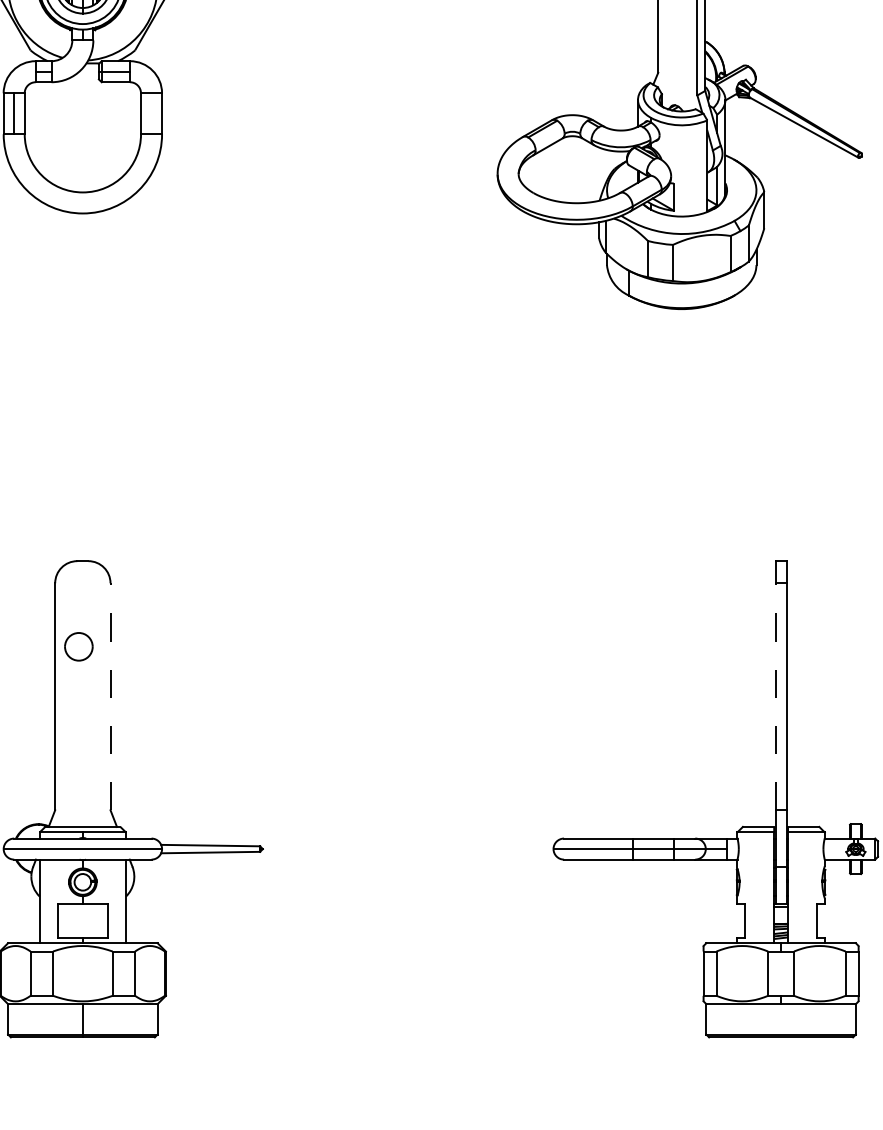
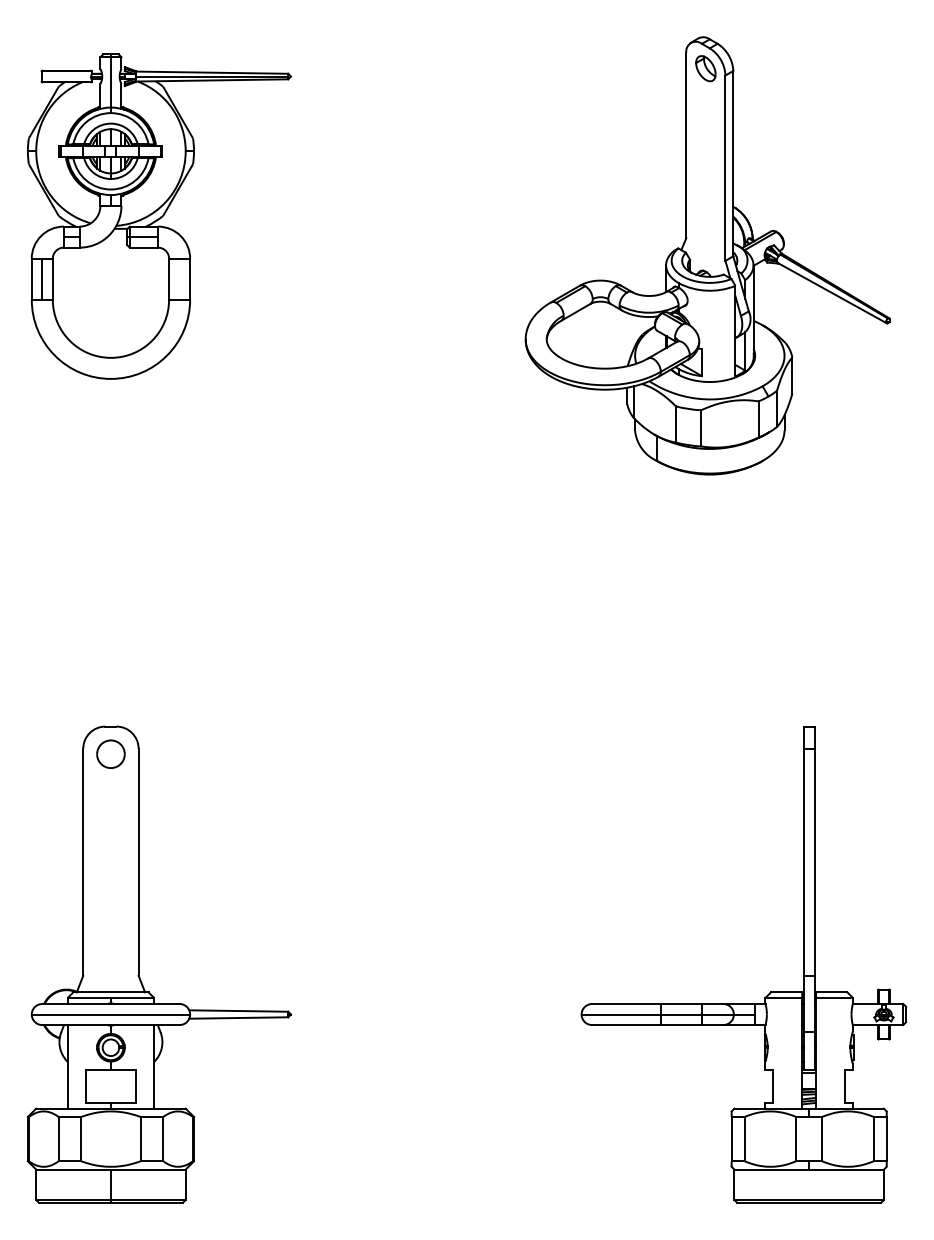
part: (78, 646) -> (110, 753), moved
line: (110, 697) -> (138, 862), dashed -> solid
line: (775, 697) -> (803, 862), dashed -> solid

